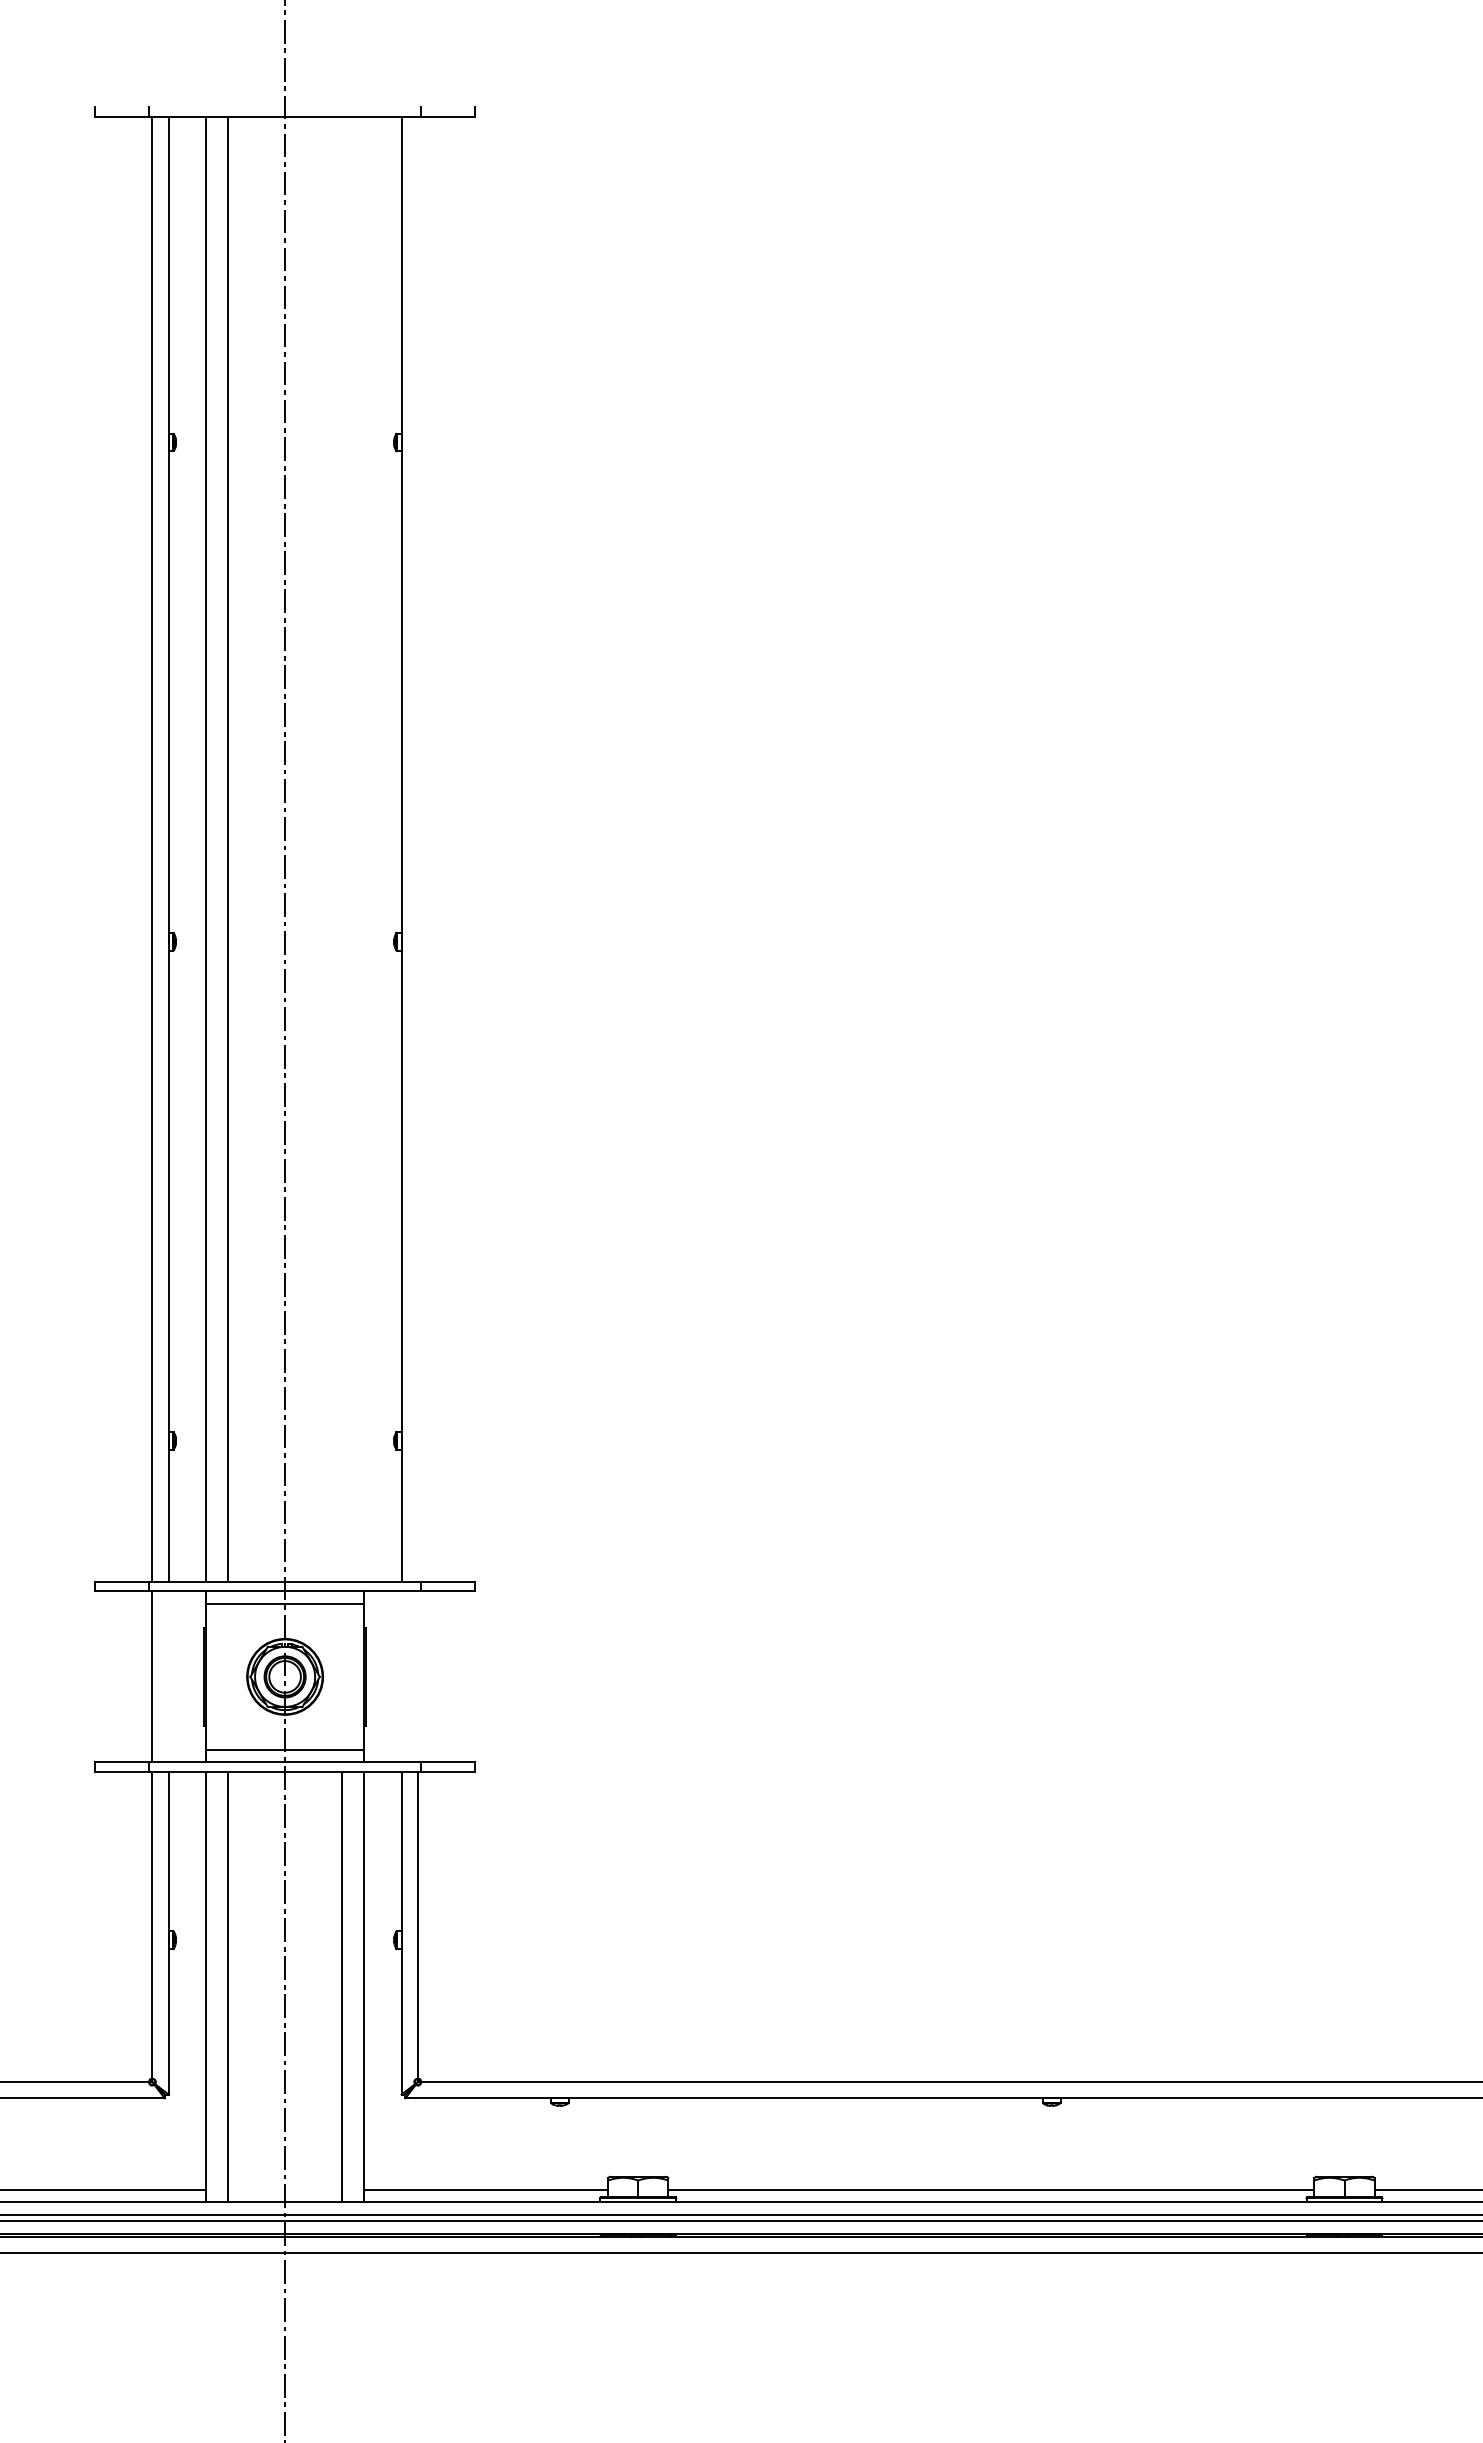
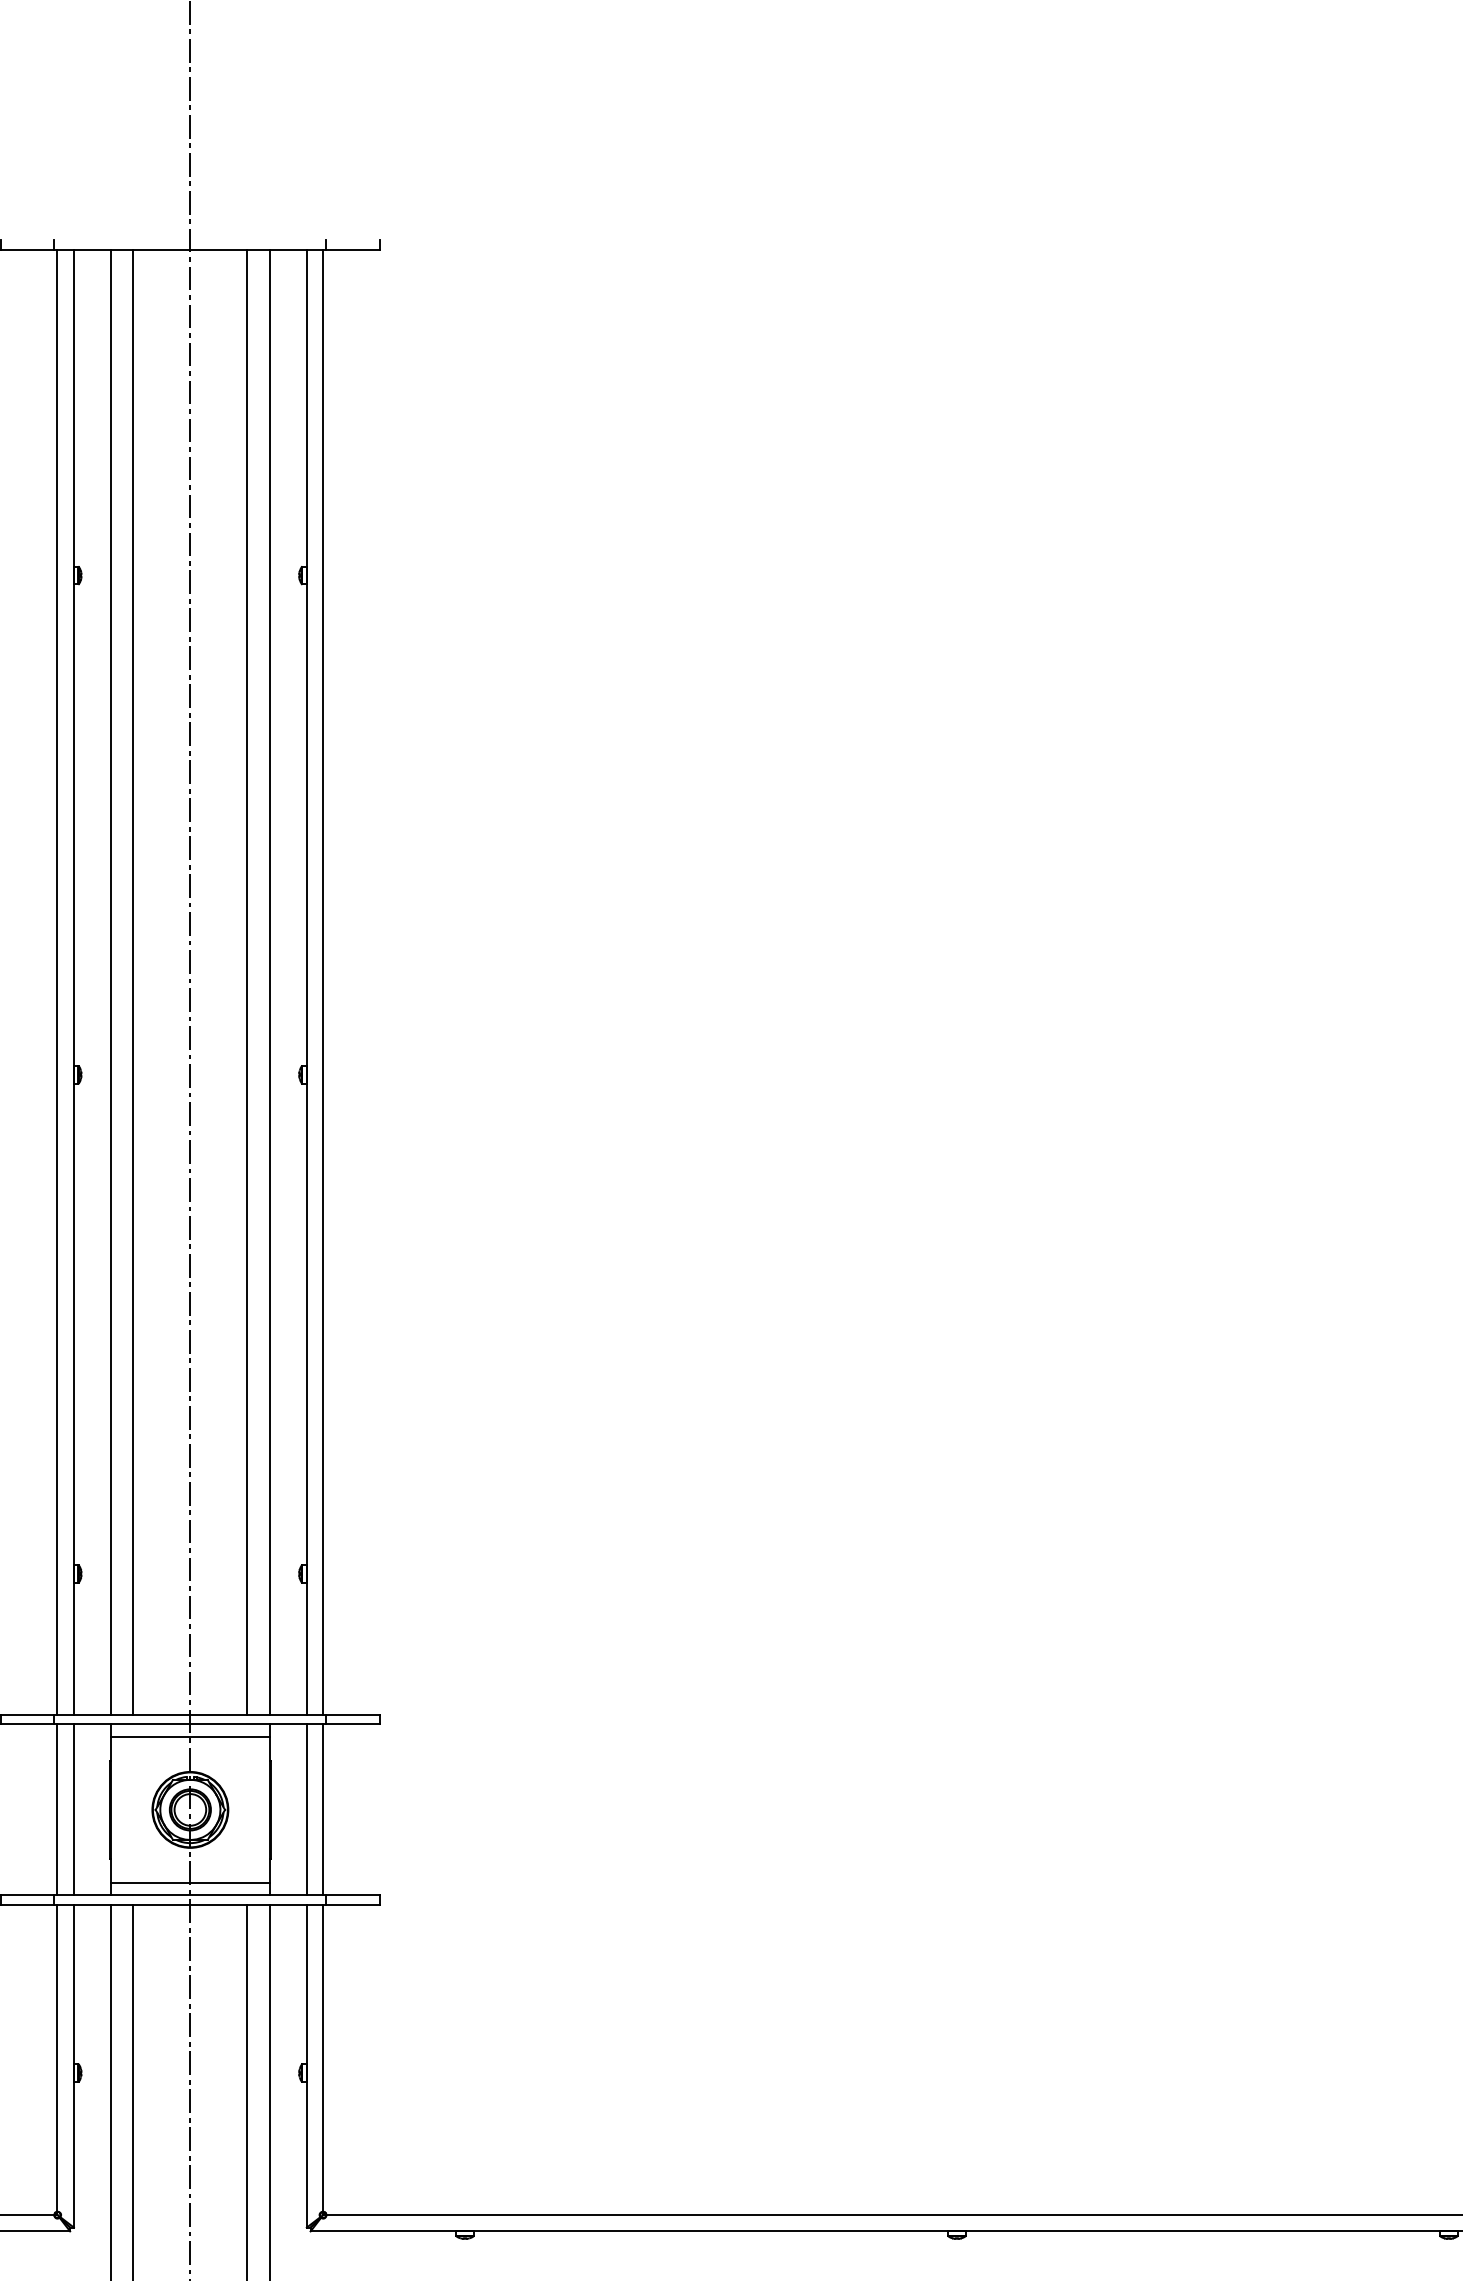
line: (342, 848) -> (247, 981), added
line: (364, 848) -> (269, 981), added
line: (418, 848) -> (323, 981), added
line: (168, 1676) -> (73, 1809), added
line: (401, 1676) -> (306, 1809), added
line: (418, 1676) -> (323, 1809), added

